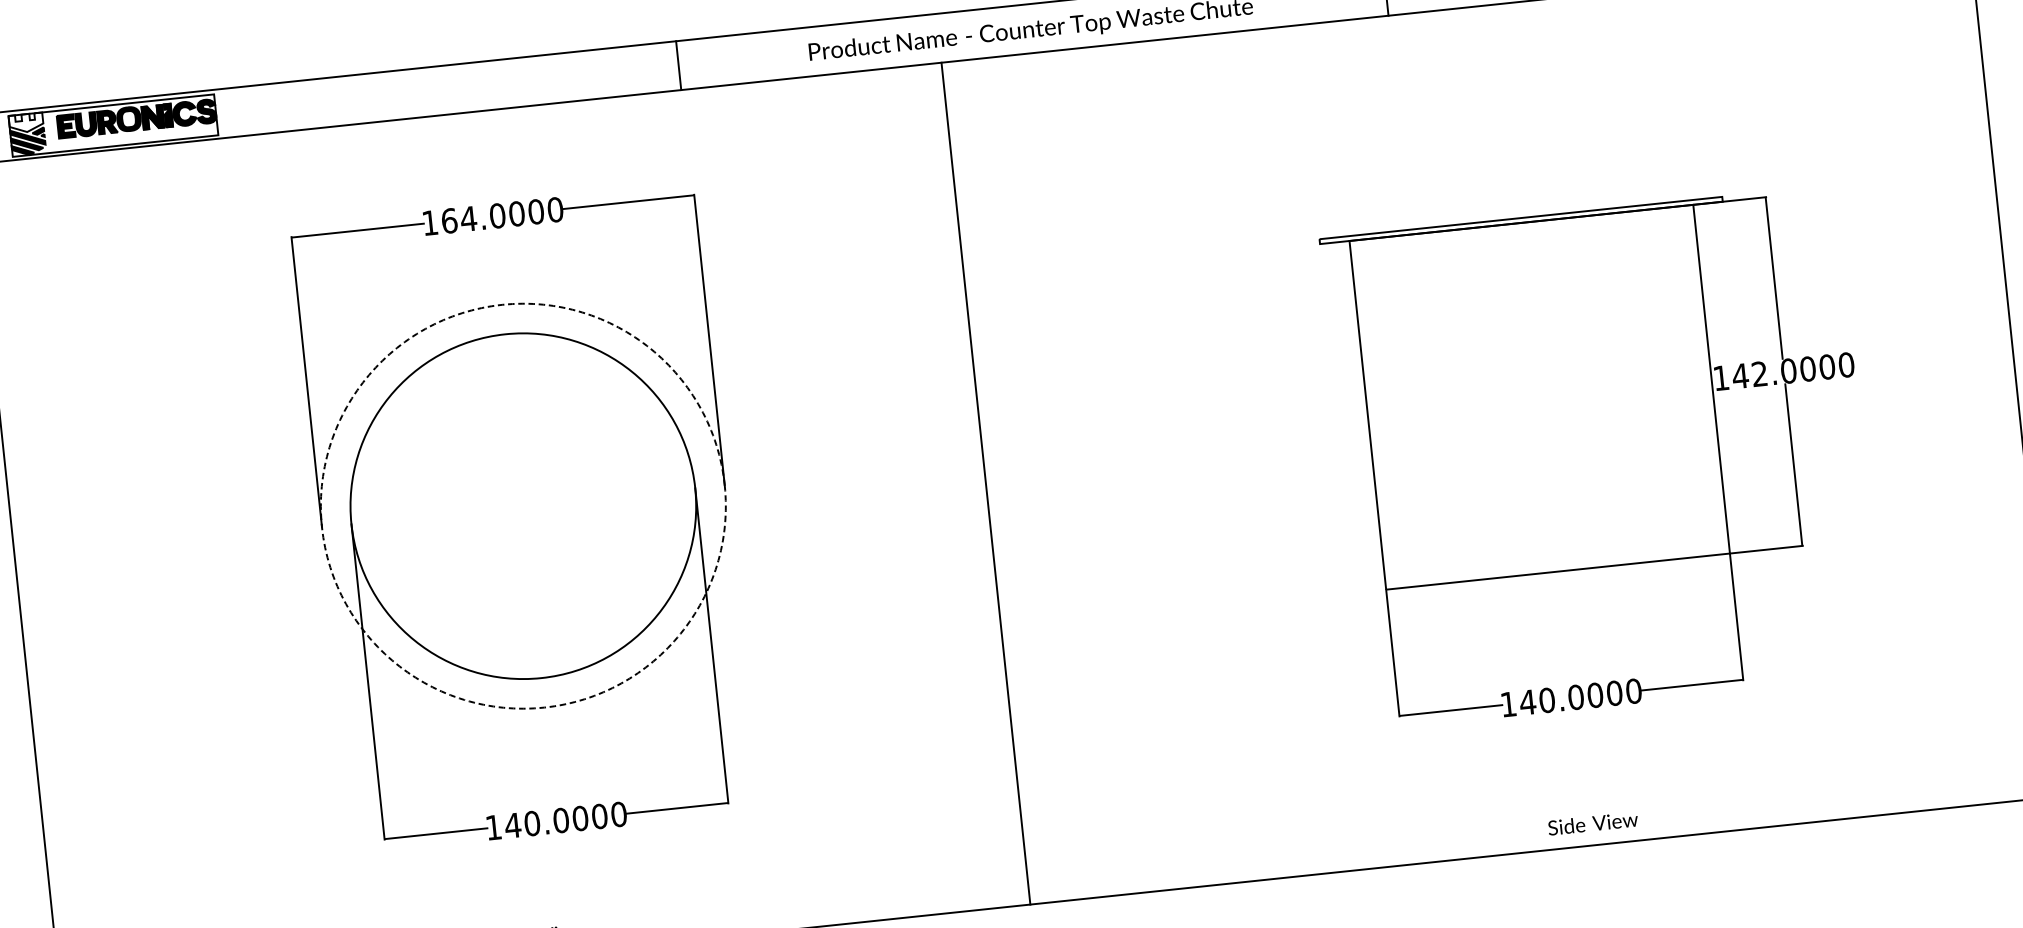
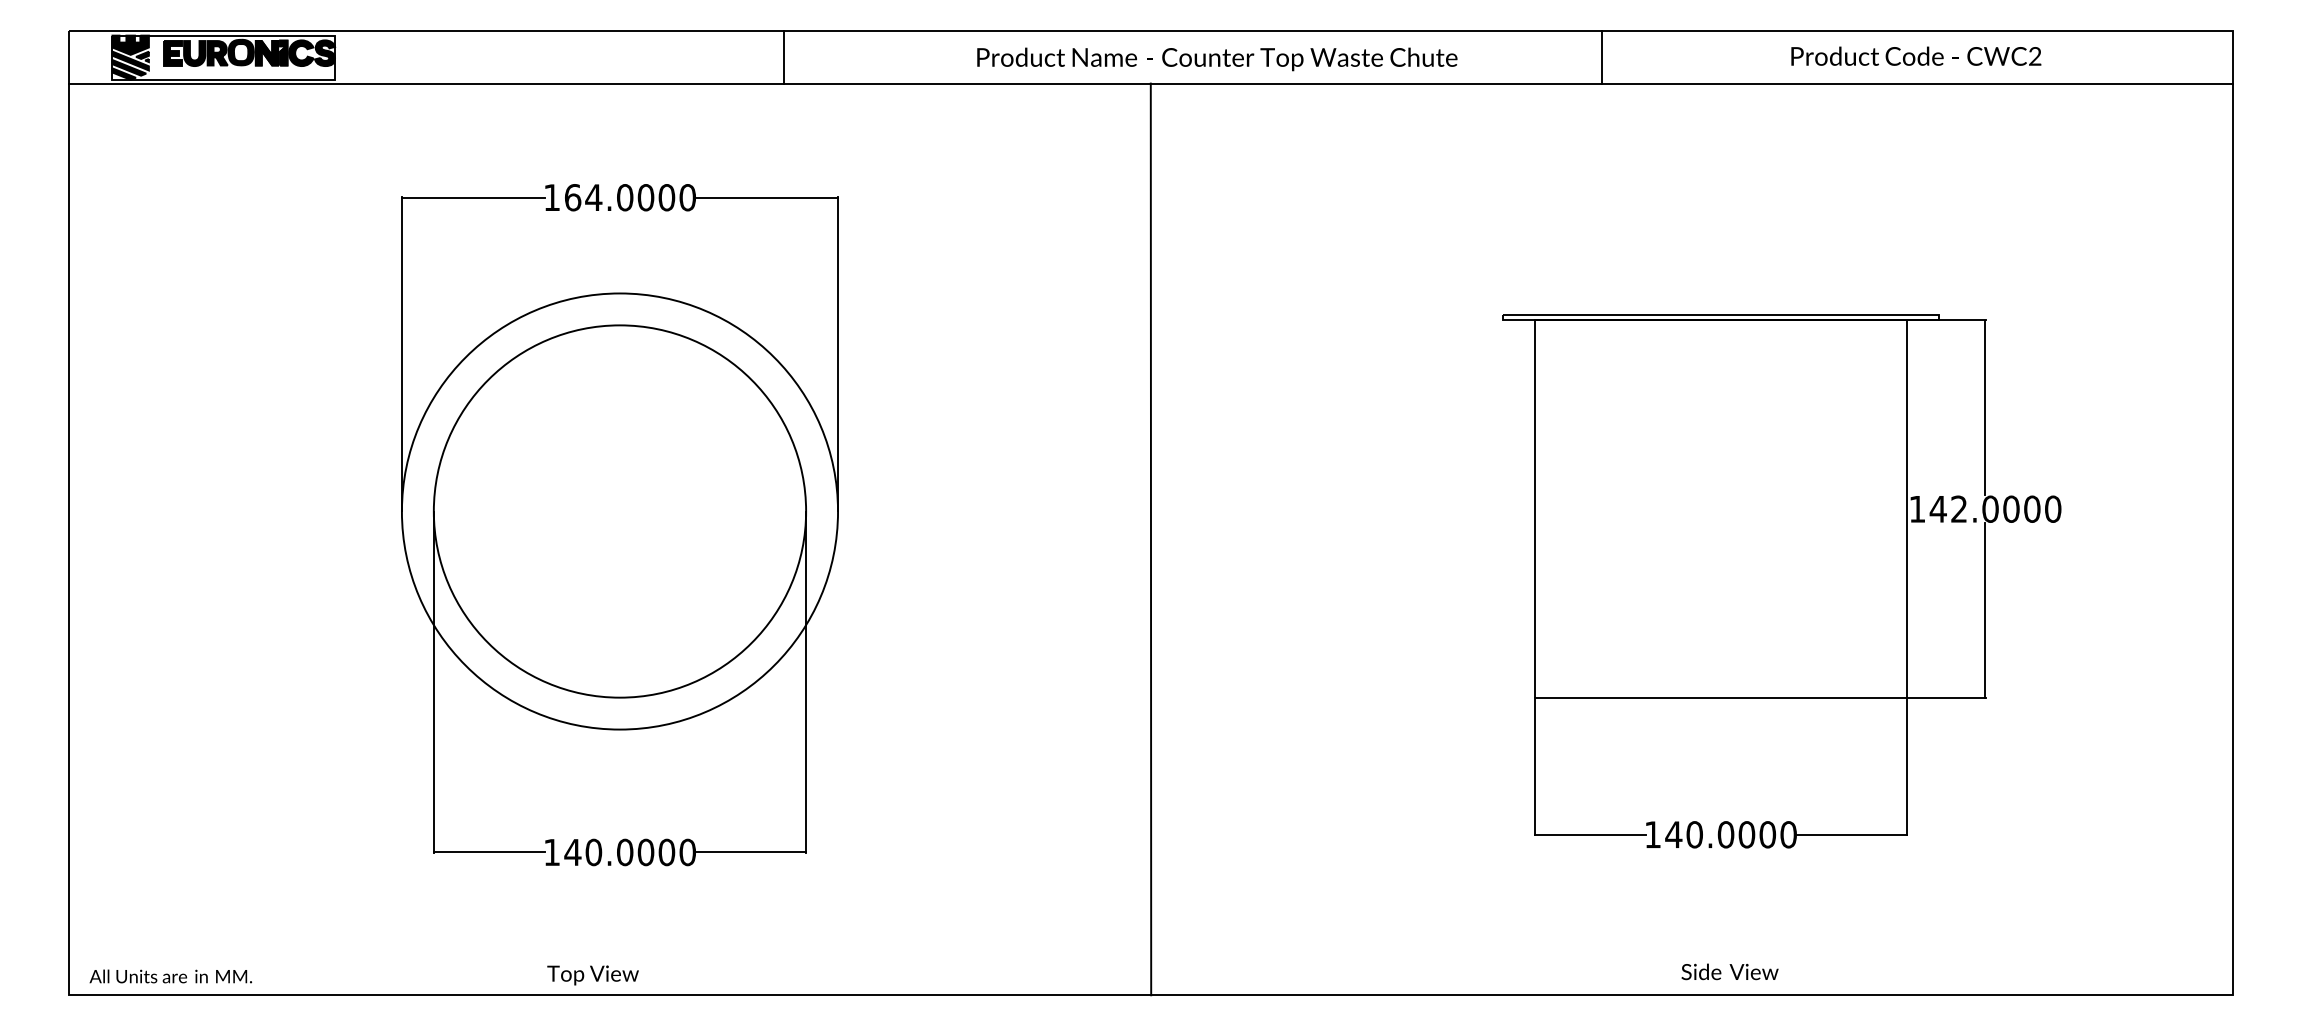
line: (678, 65) -> (783, 56), moved
fill: (26, 122) -> (130, 44), added
line: (985, 483) -> (1150, 539), moved
circle: (522, 506) -> (619, 511), dashed -> solid

